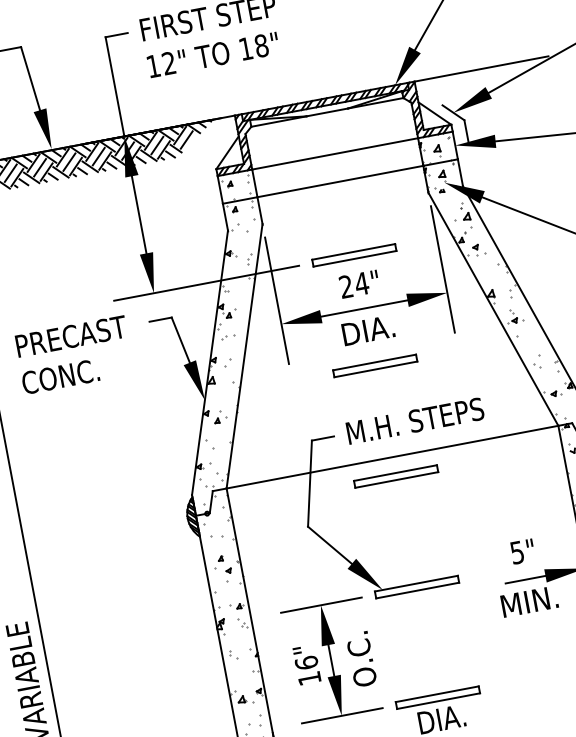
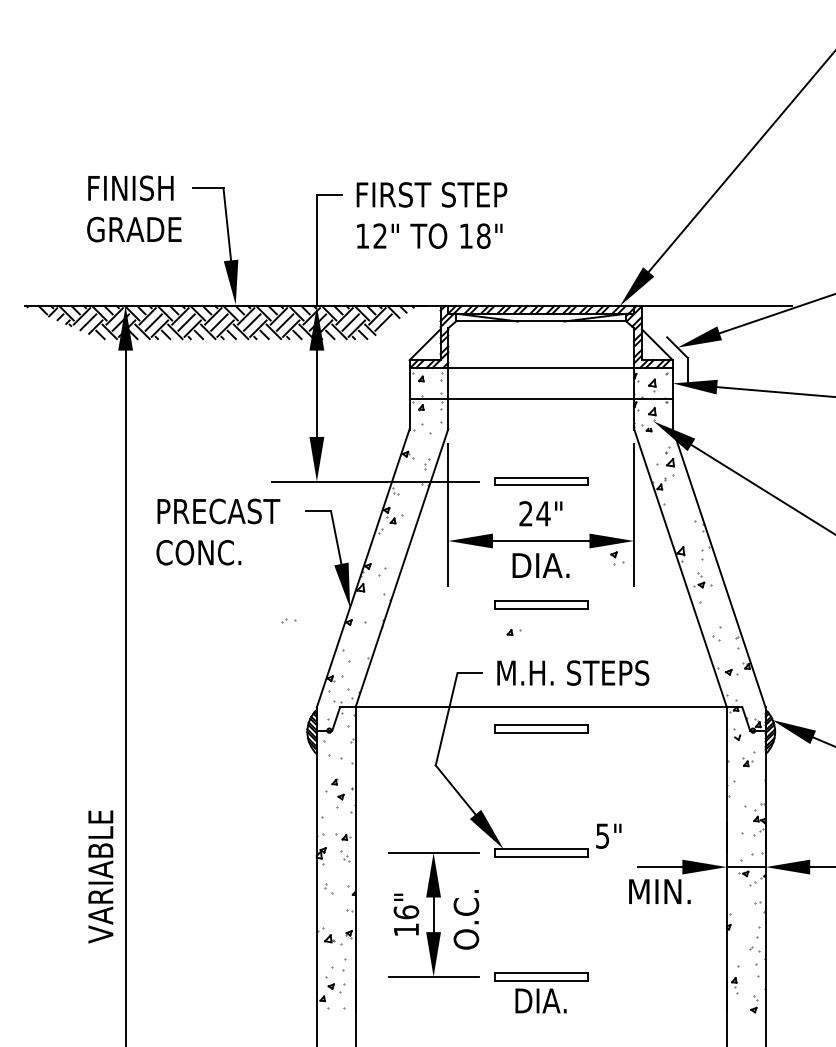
part: (479, 250) -> (617, 558), moved
part: (228, 336) -> (288, 620), moved
part: (220, 420) -> (513, 632), moved
text: (522, 551) -> (608, 835), moved

